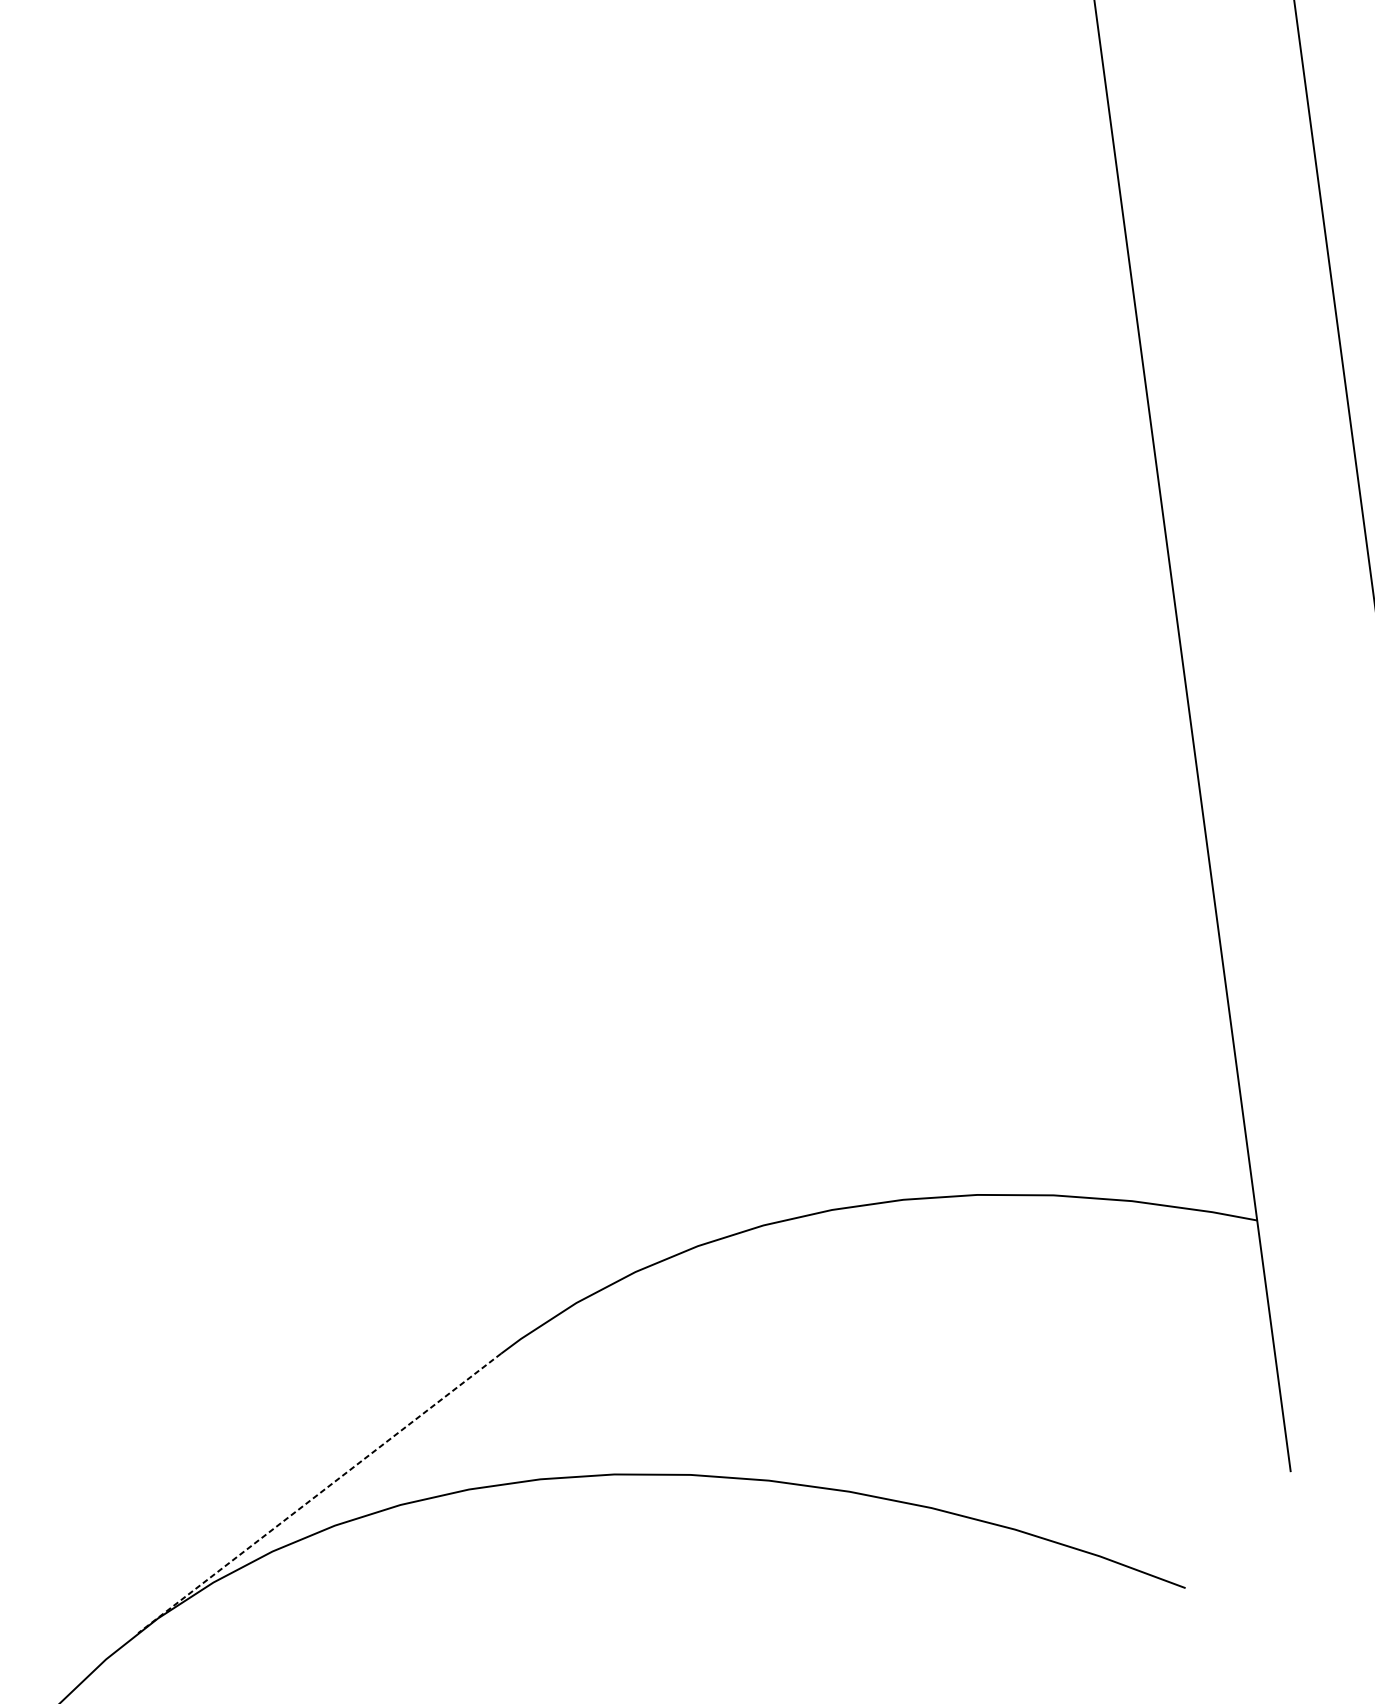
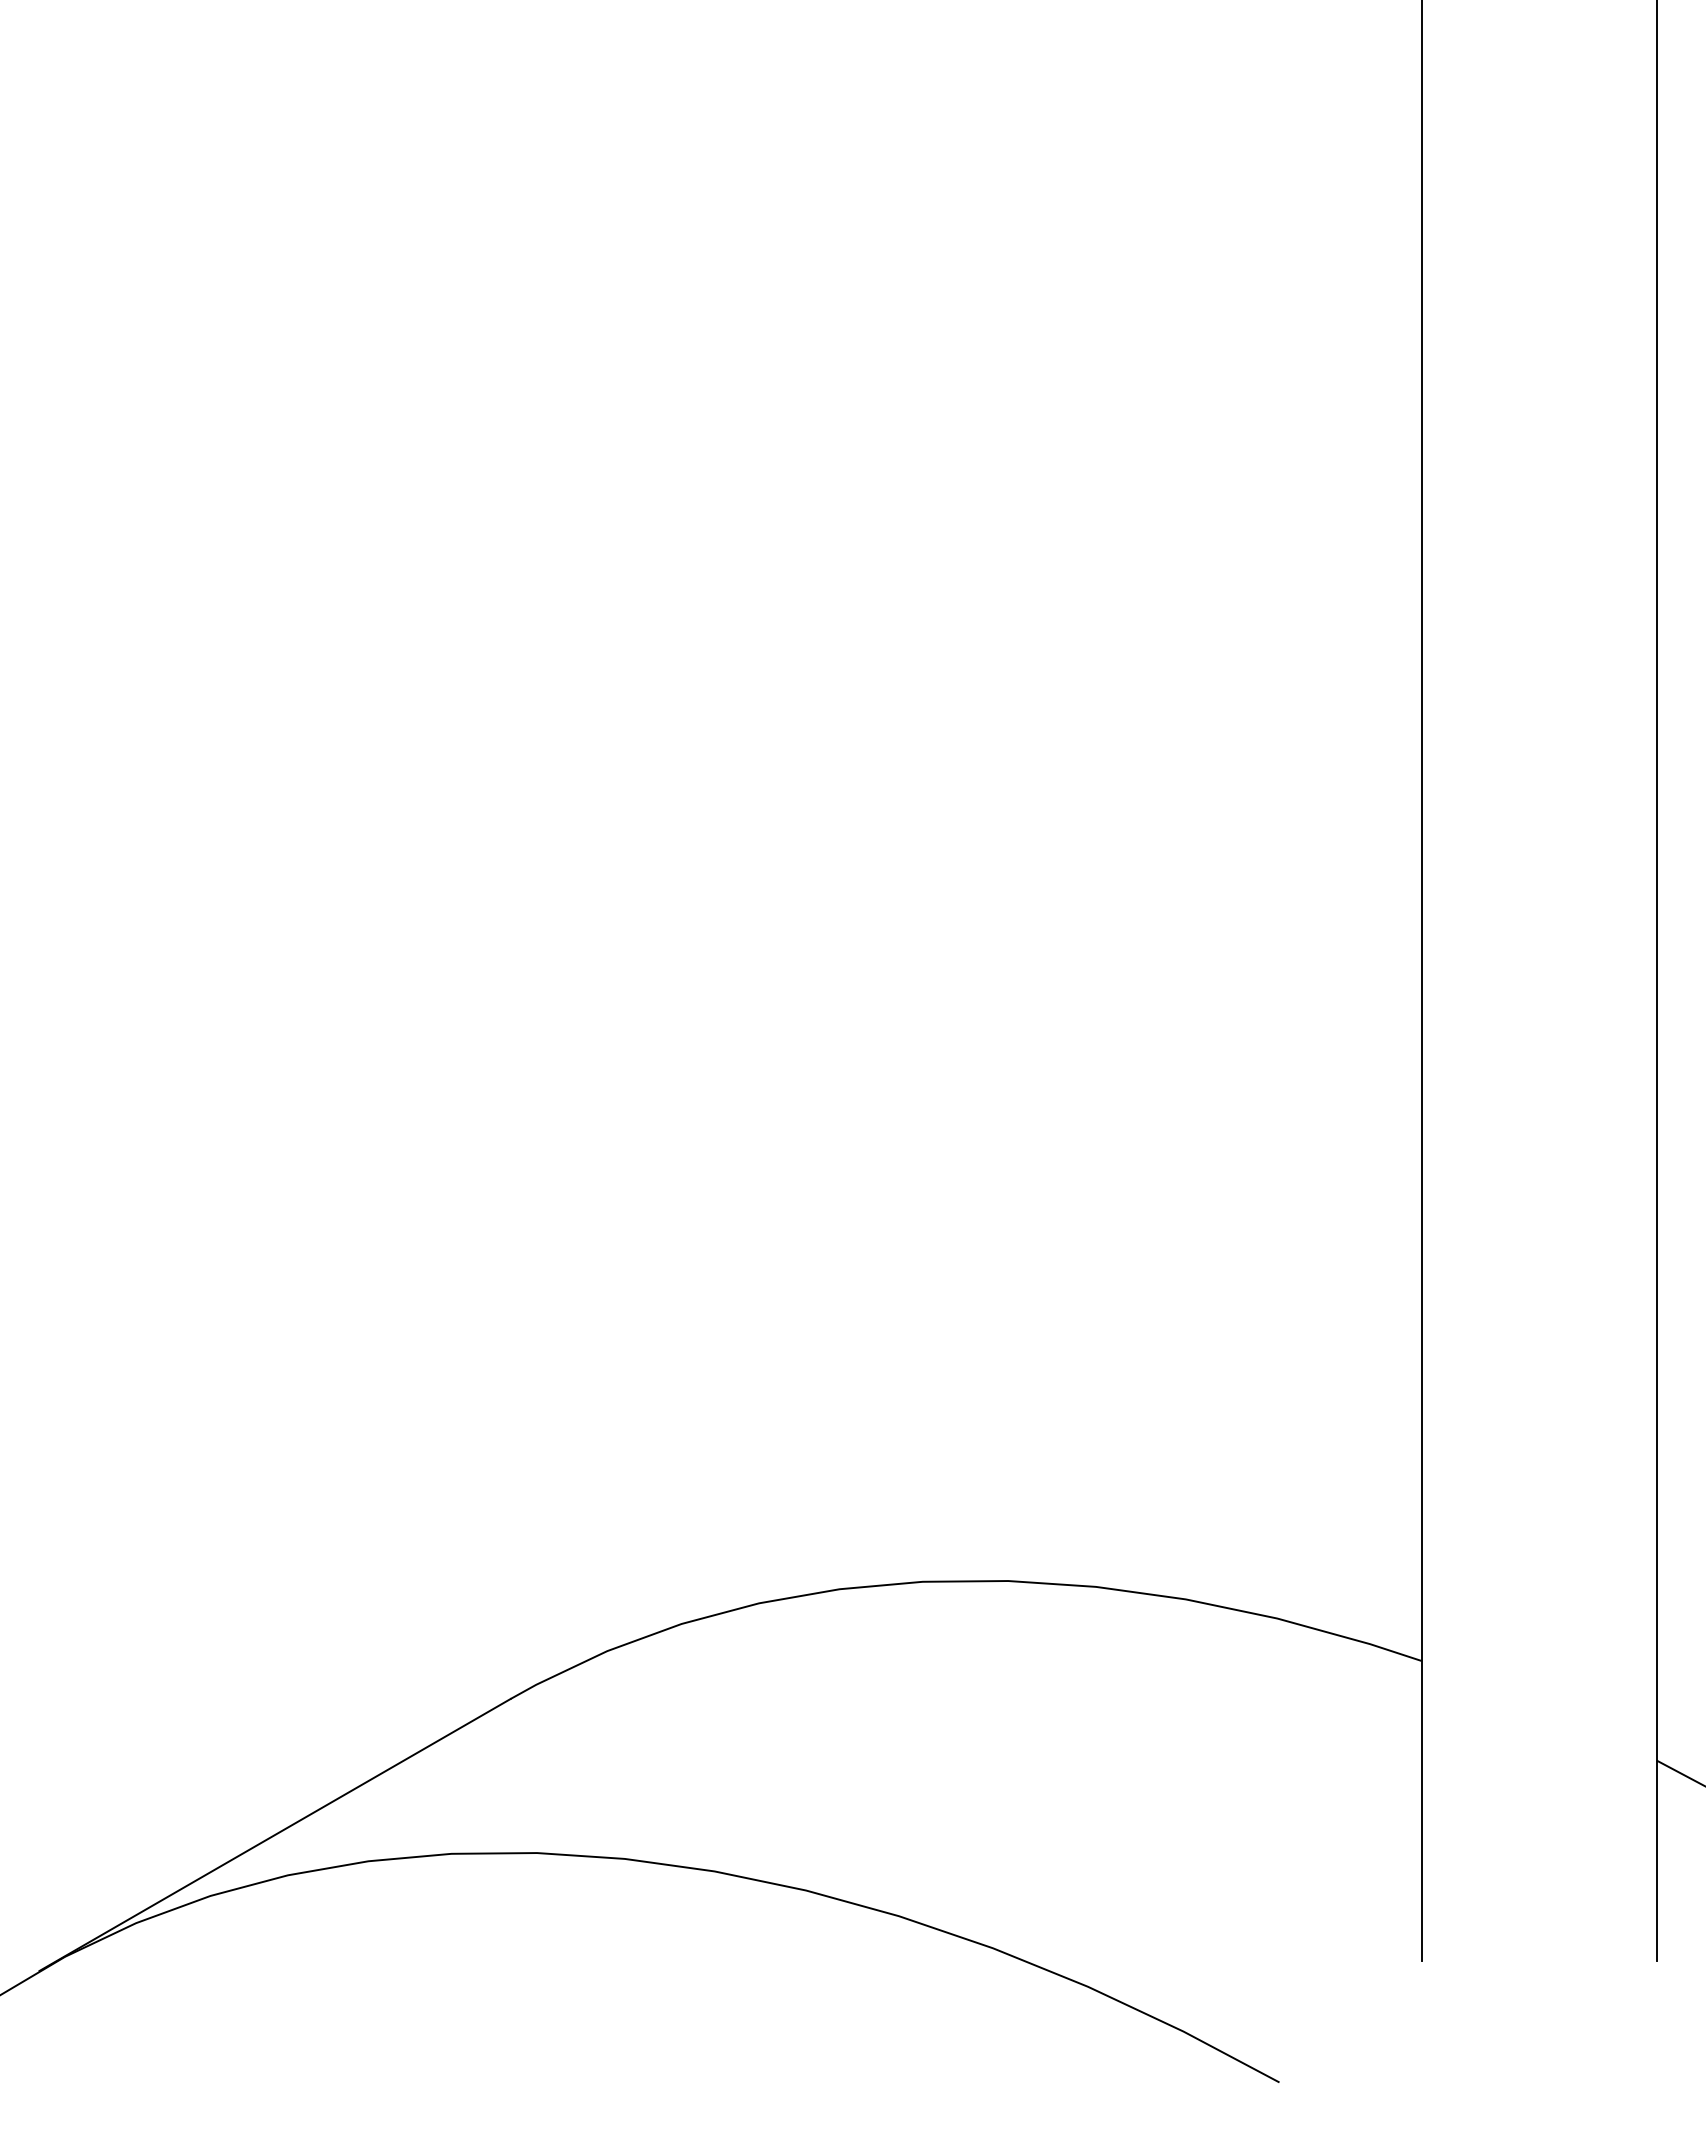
line: (319, 1493) -> (274, 1835), dashed -> solid

